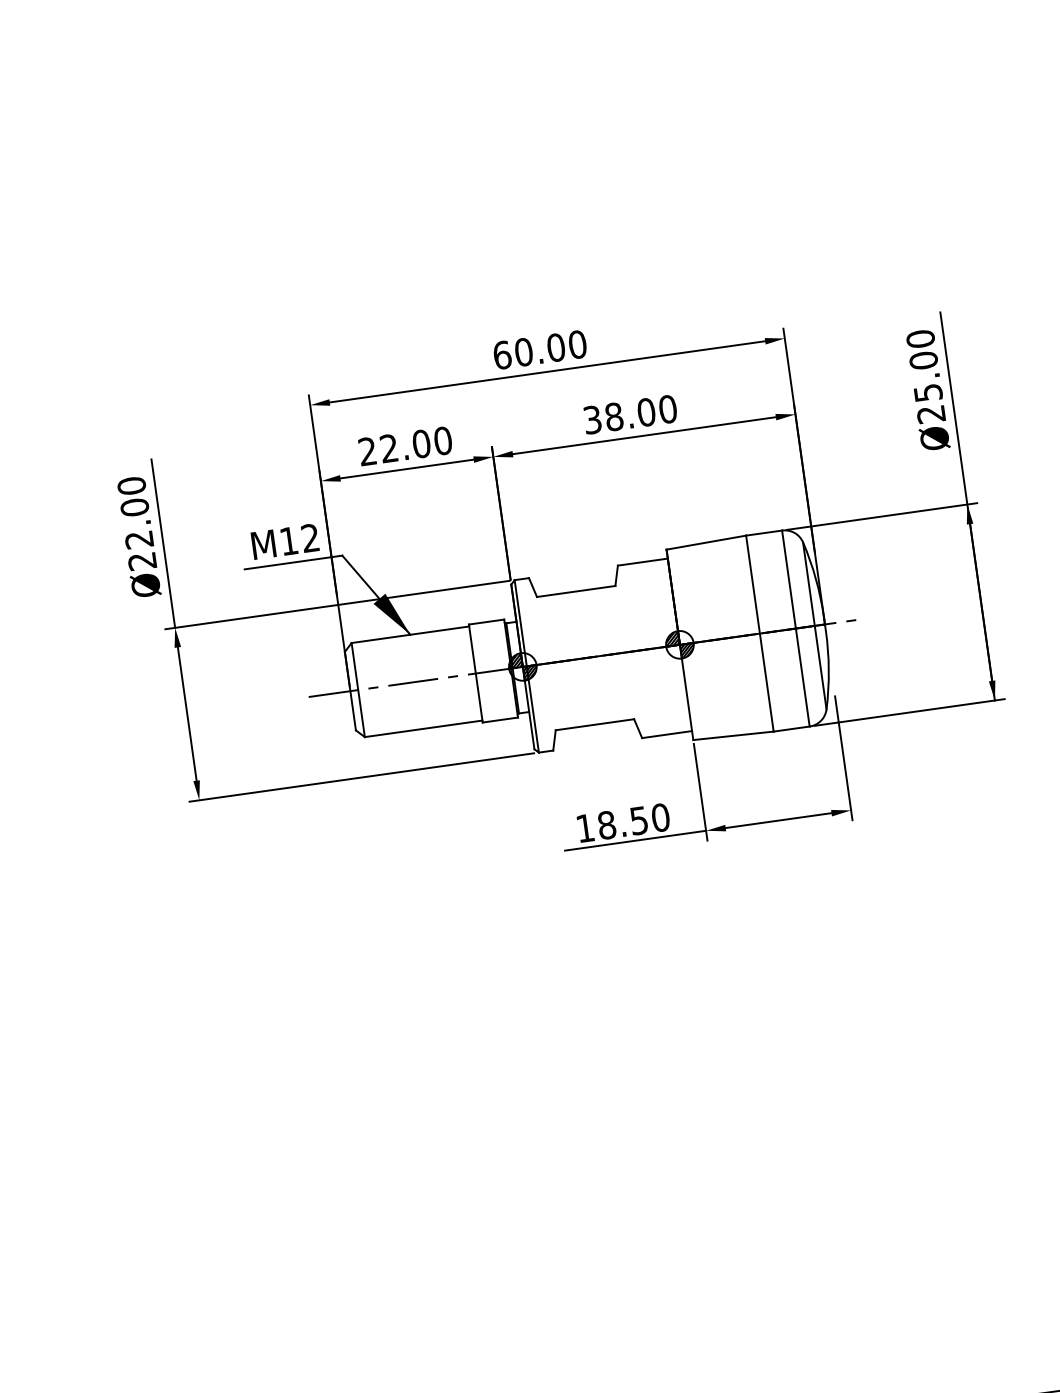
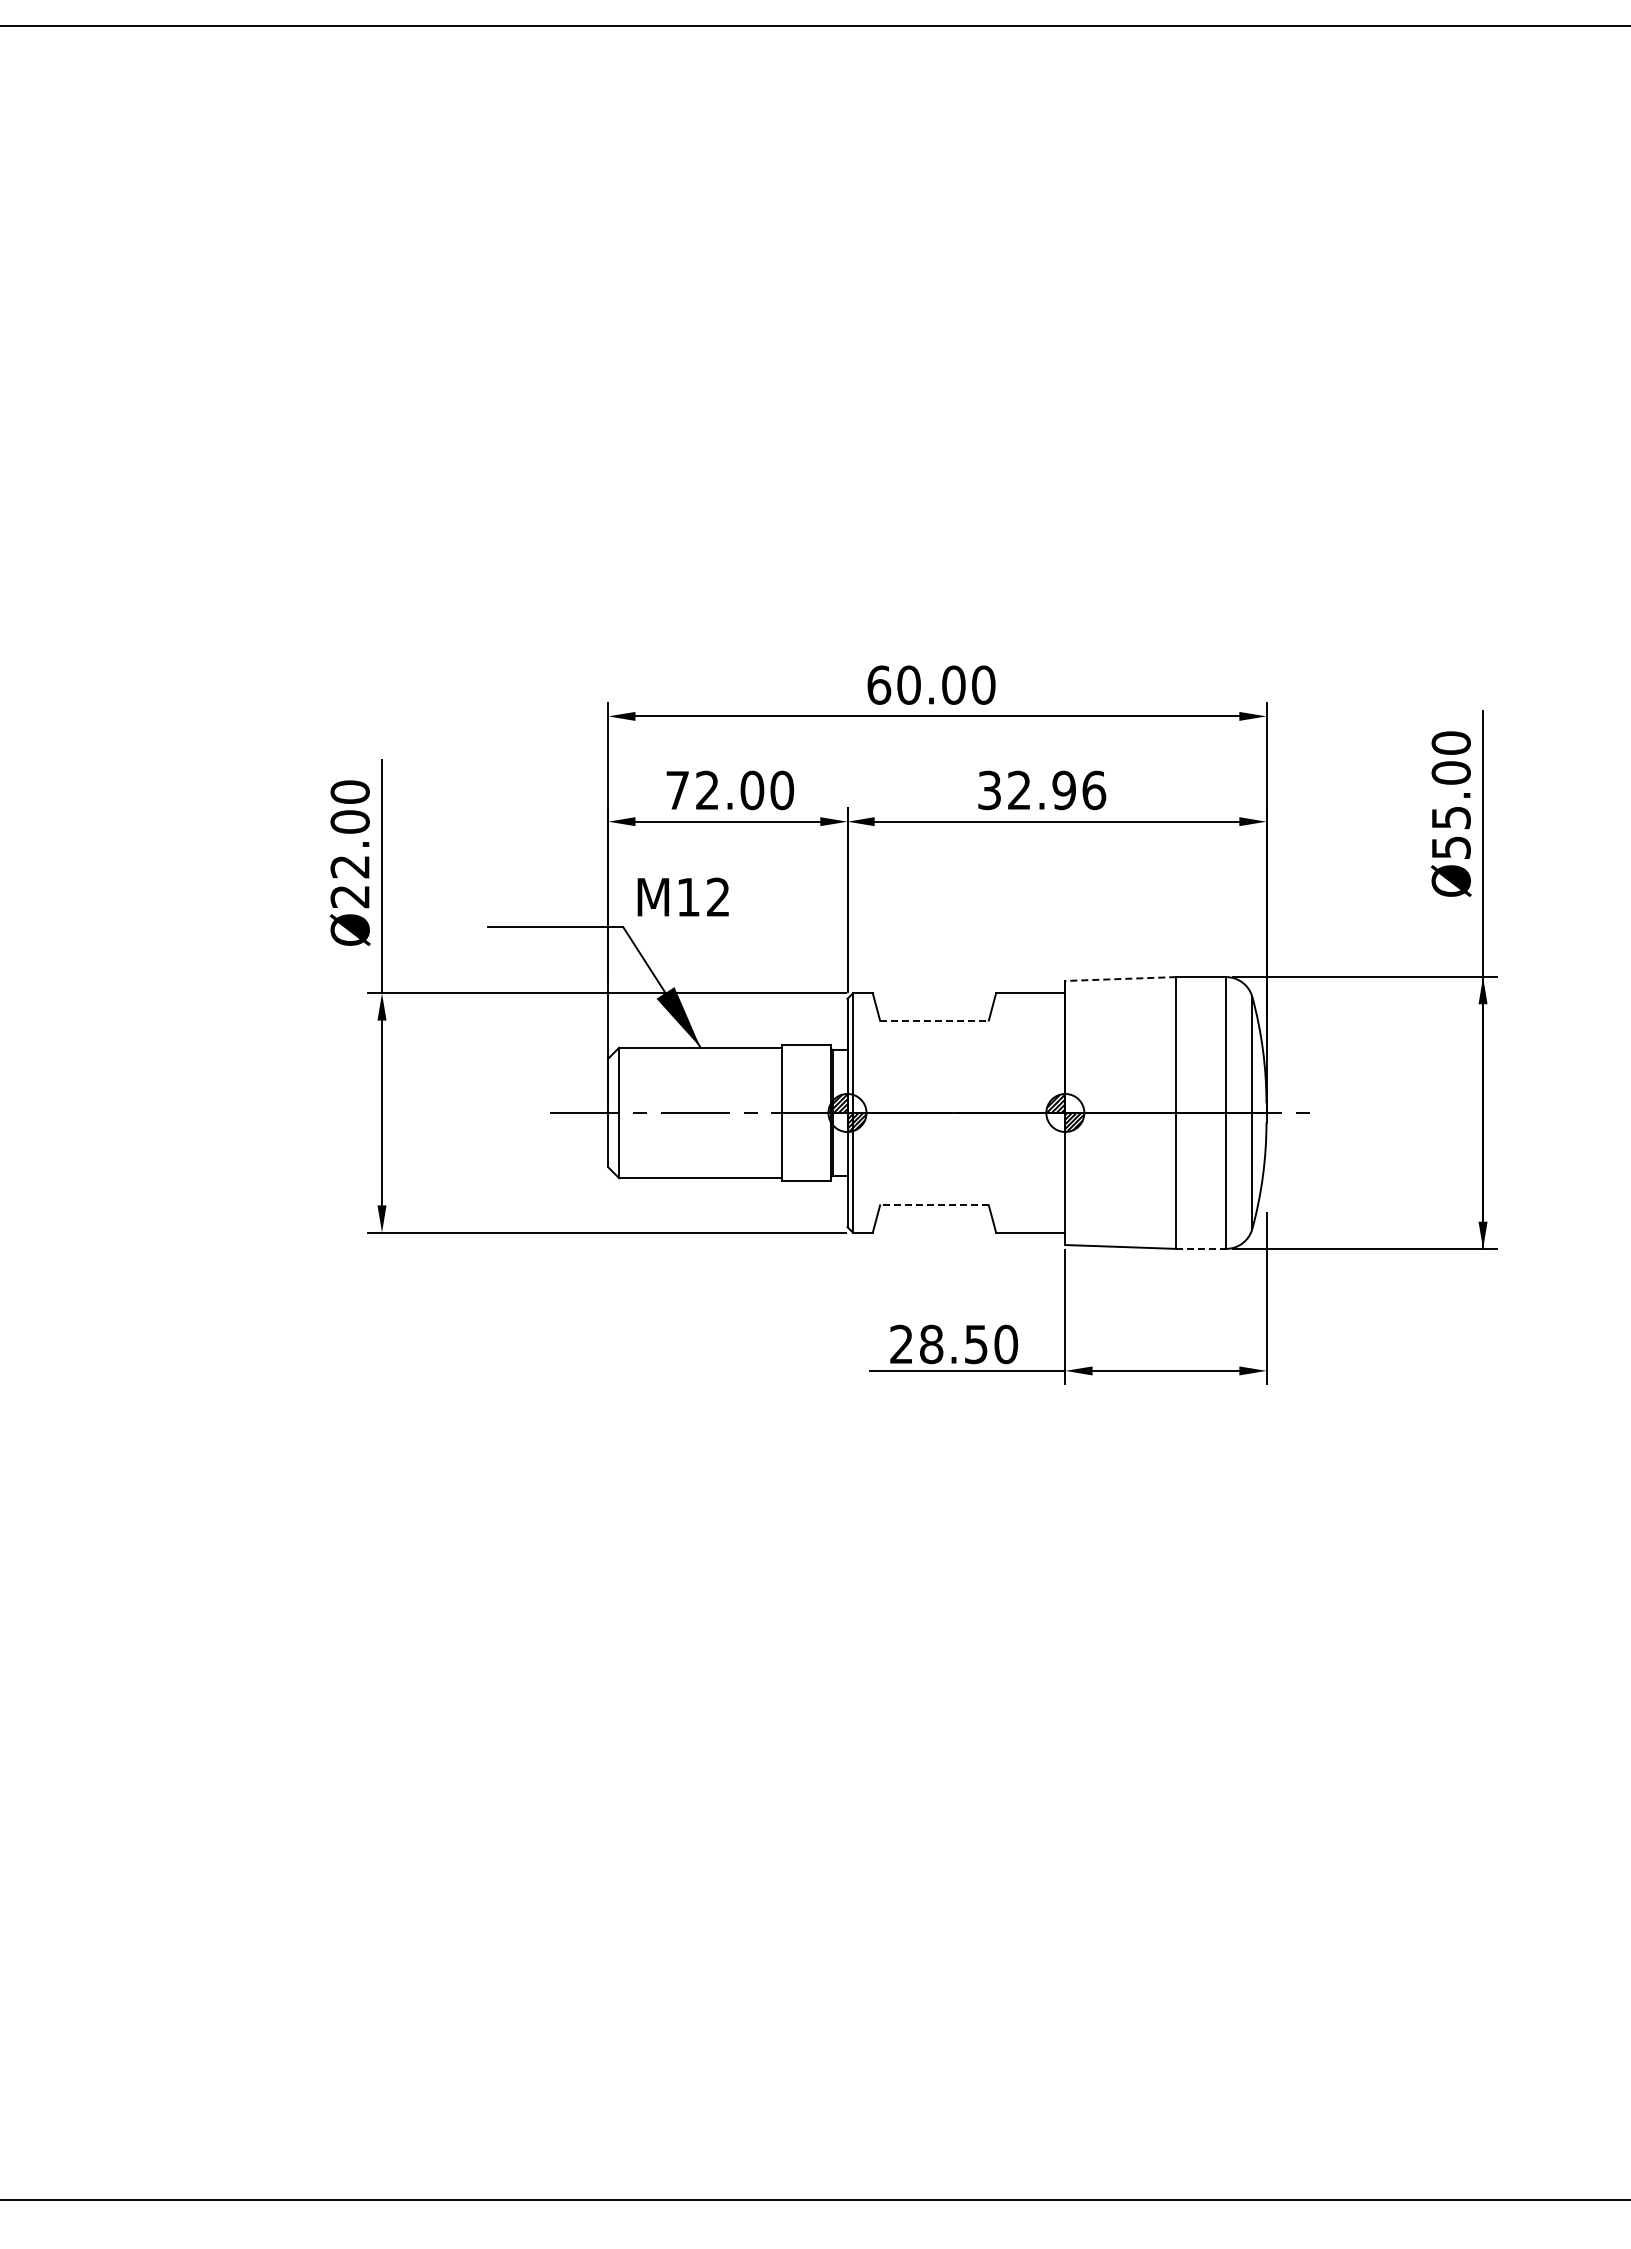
text: (640, 413) -> (1056, 790), 38.00 -> 32.96
text: (930, 414) -> (1450, 847), Ø25.00 -> Ø55.00
text: (367, 450) -> (677, 789), 22.00 -> 72.00
text: (284, 541) -> (682, 896), moved
line: (706, 543) -> (1120, 979), solid -> dashed
line: (576, 591) -> (934, 1020), solid -> dashed
line: (594, 724) -> (933, 1205), solid -> dashed
line: (791, 728) -> (1201, 1248), solid -> dashed
text: (585, 827) -> (901, 1343), 18.50 -> 28.50

